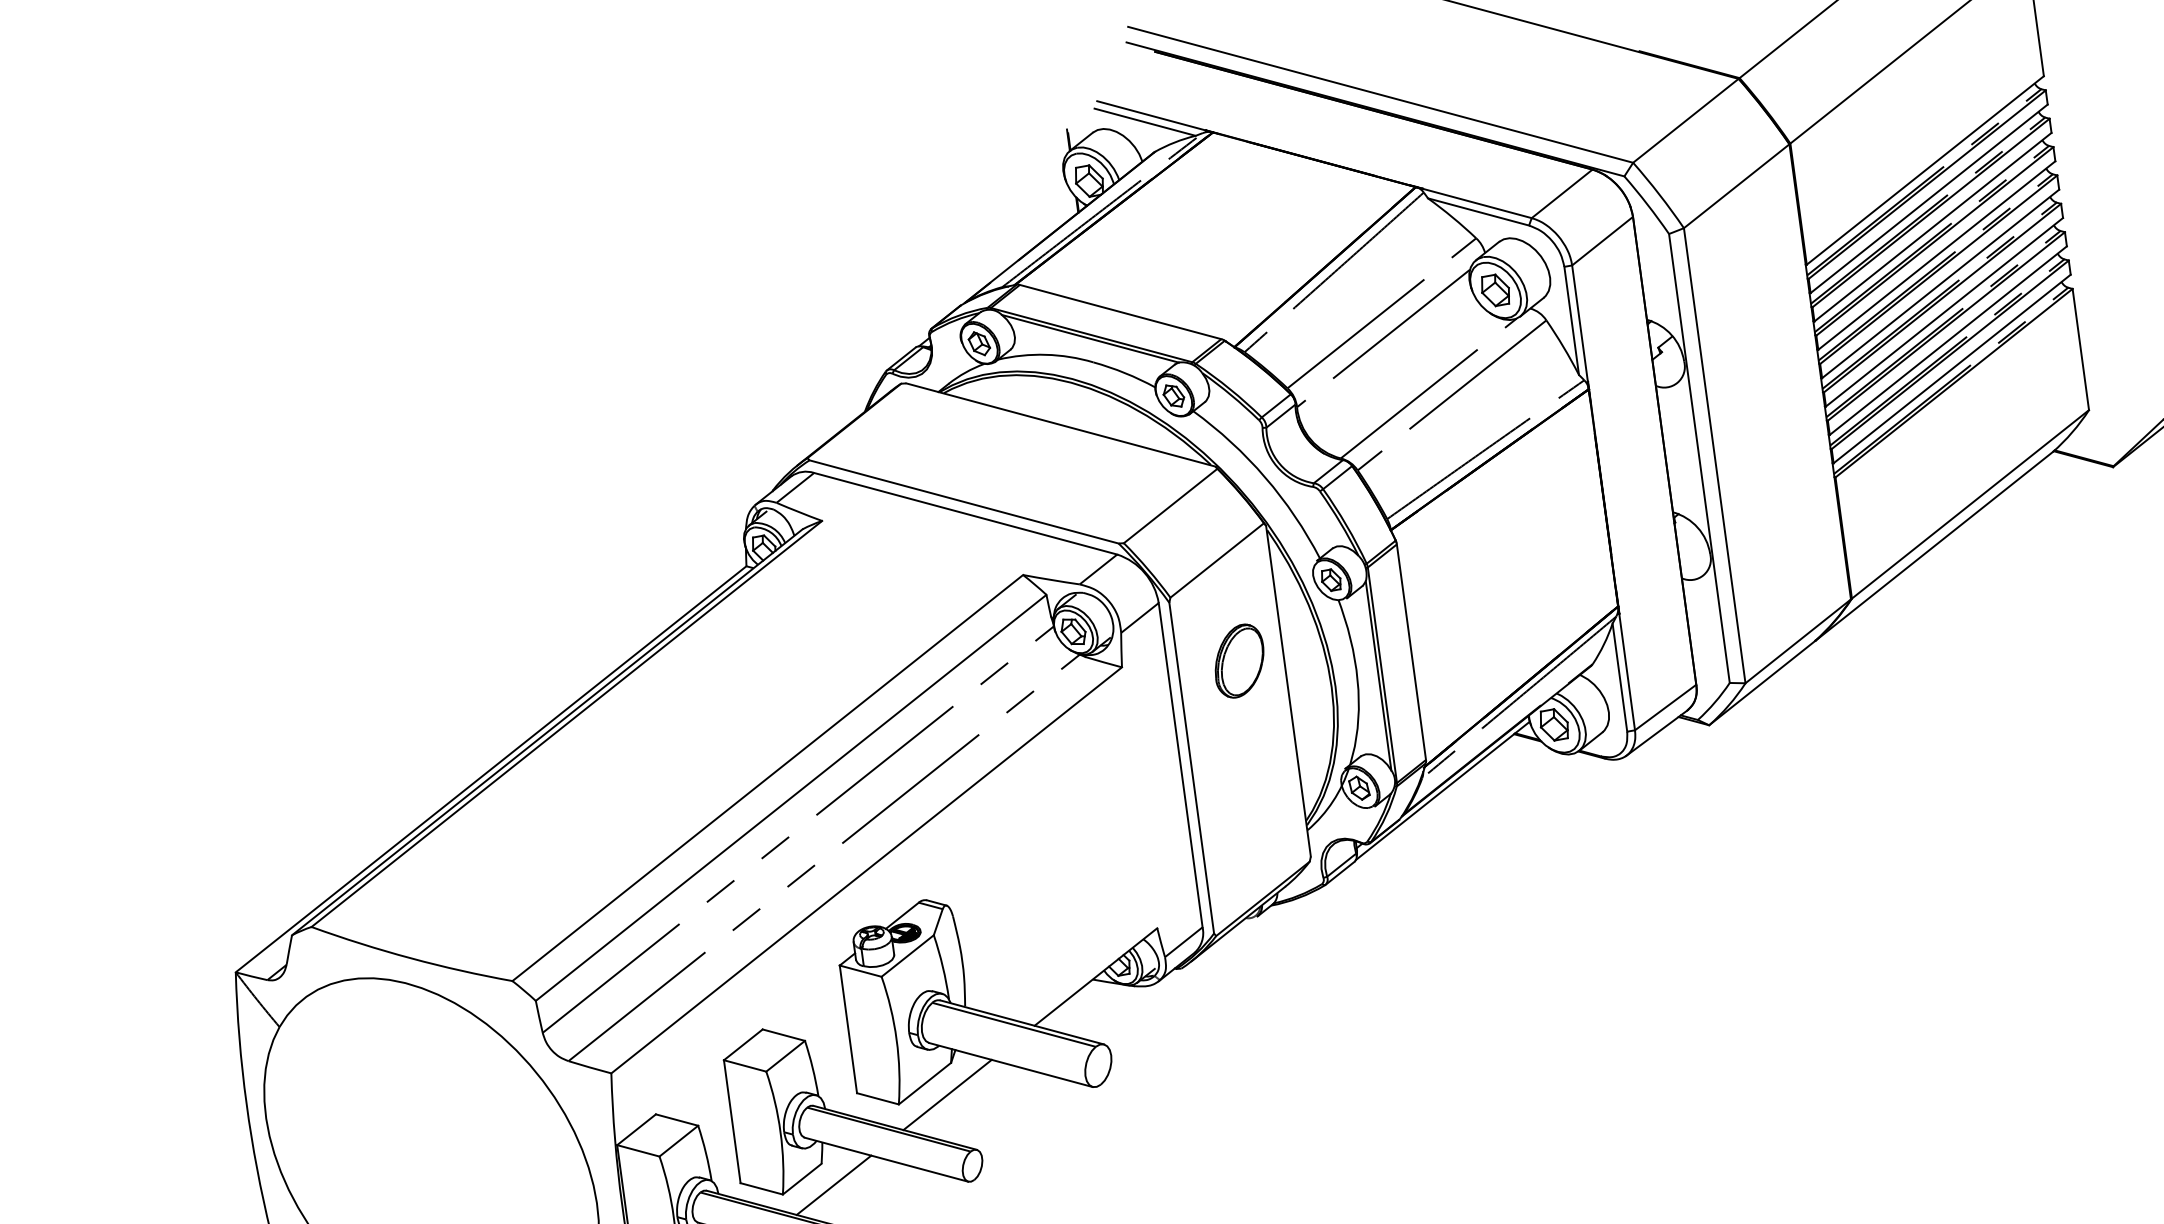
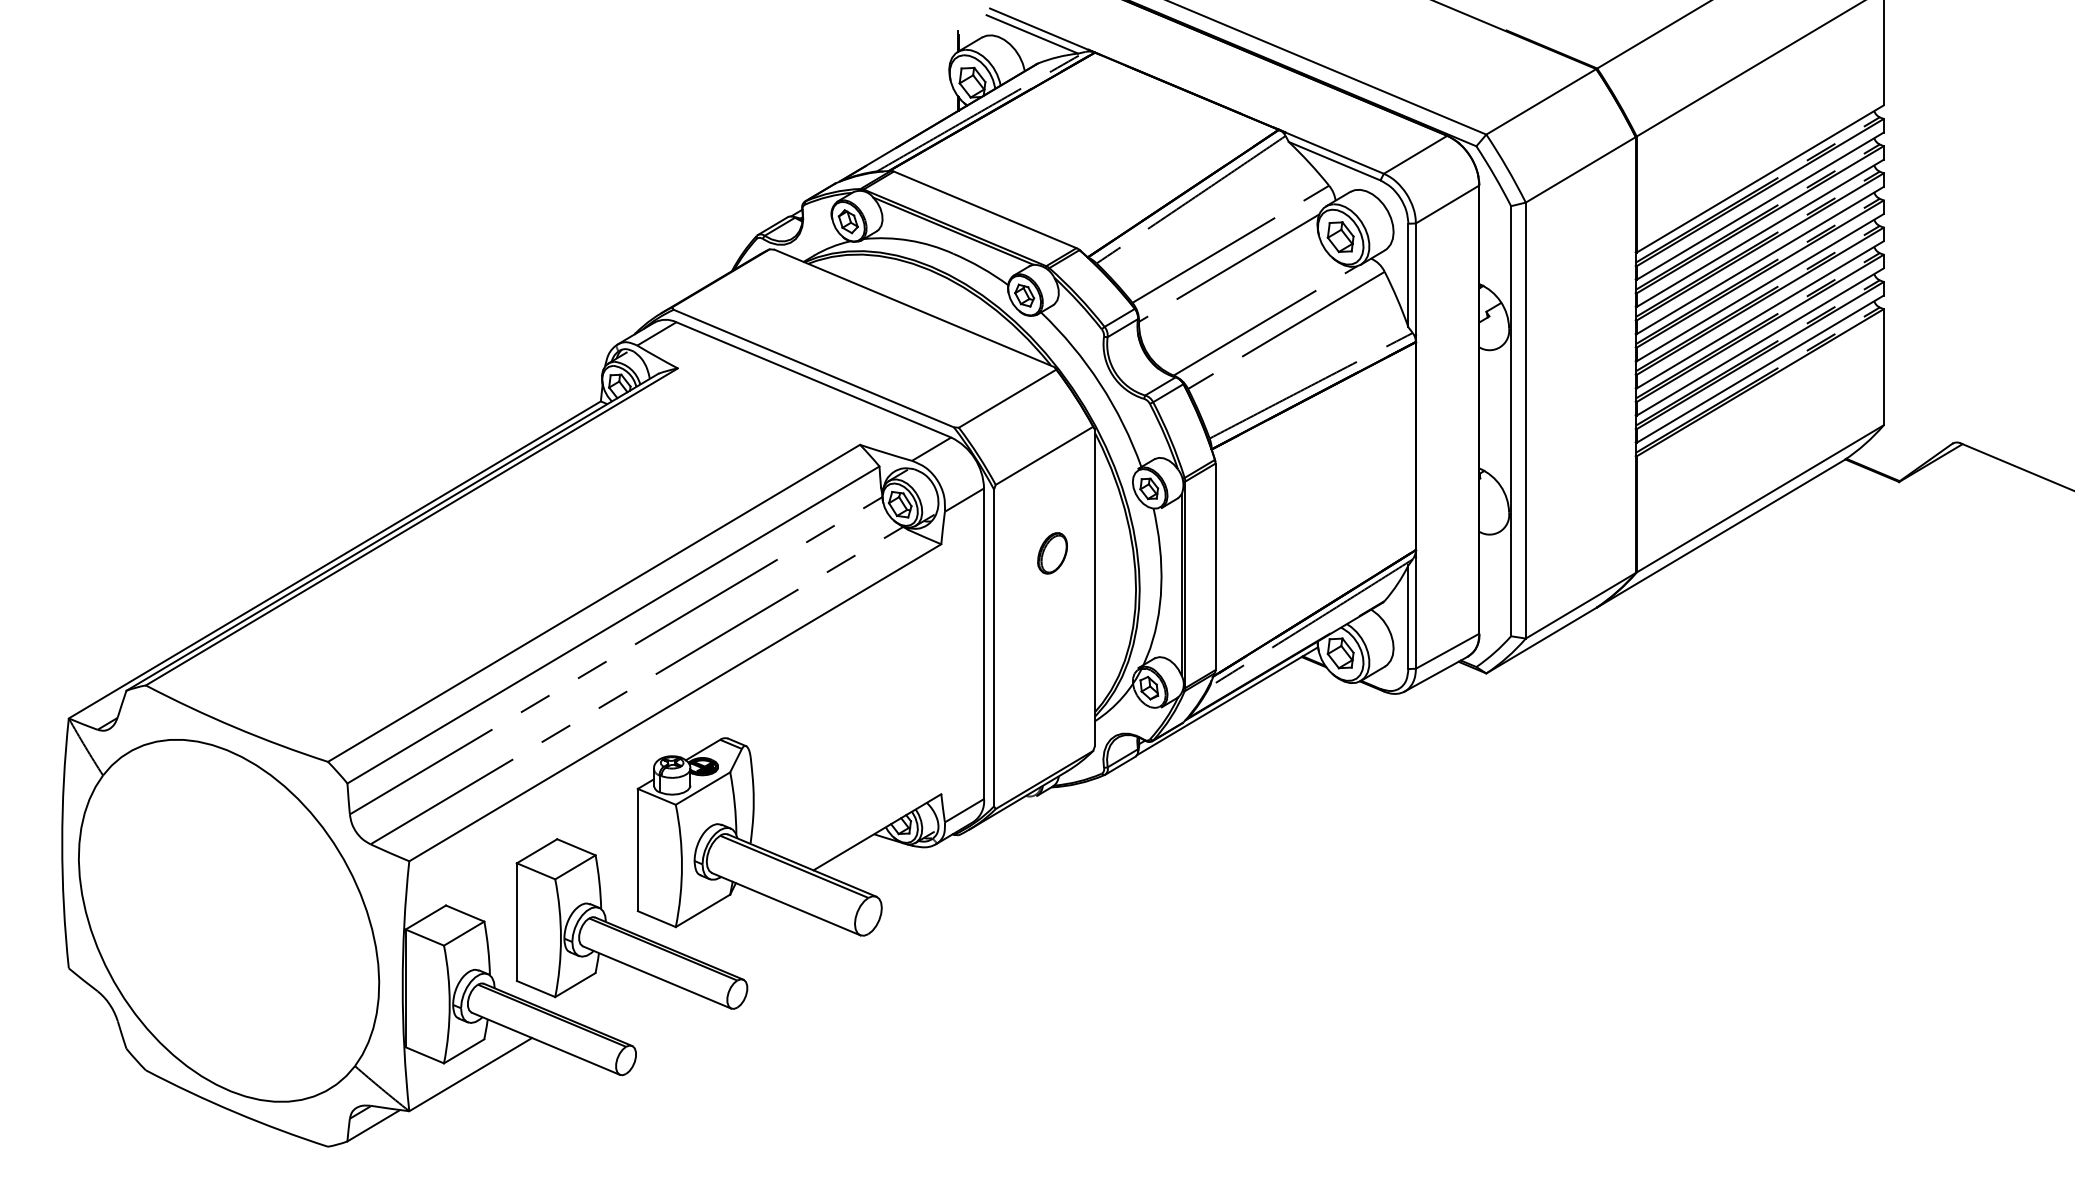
part: (1239, 661) -> (1052, 553), size x0.6
line: (947, 1094) -> (722, 923), removed
line: (833, 1184) -> (604, 994), removed

